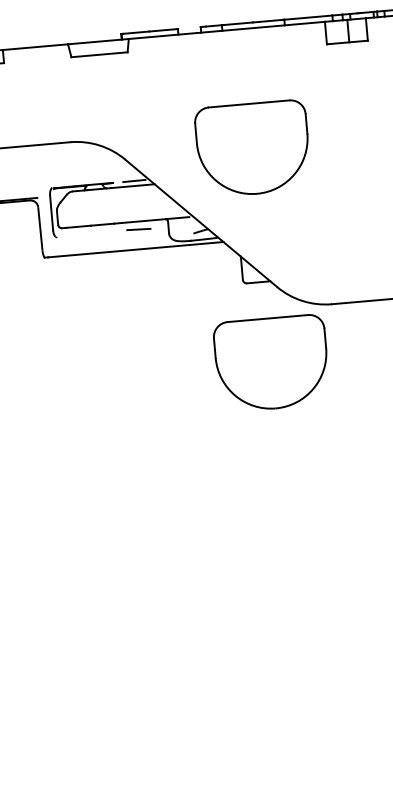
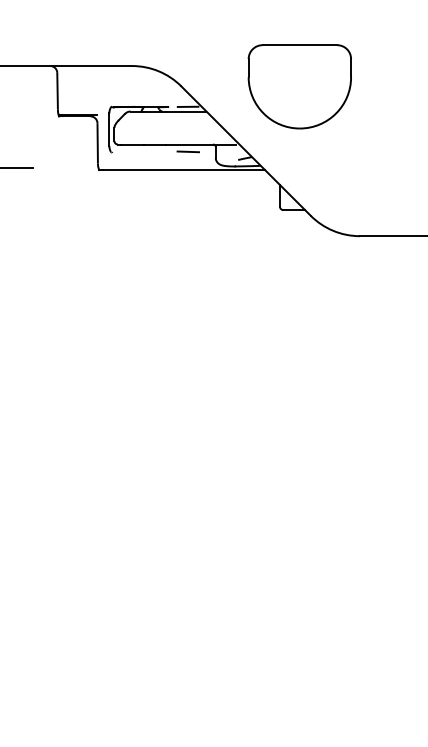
part: (271, 363) -> (299, 285), removed

